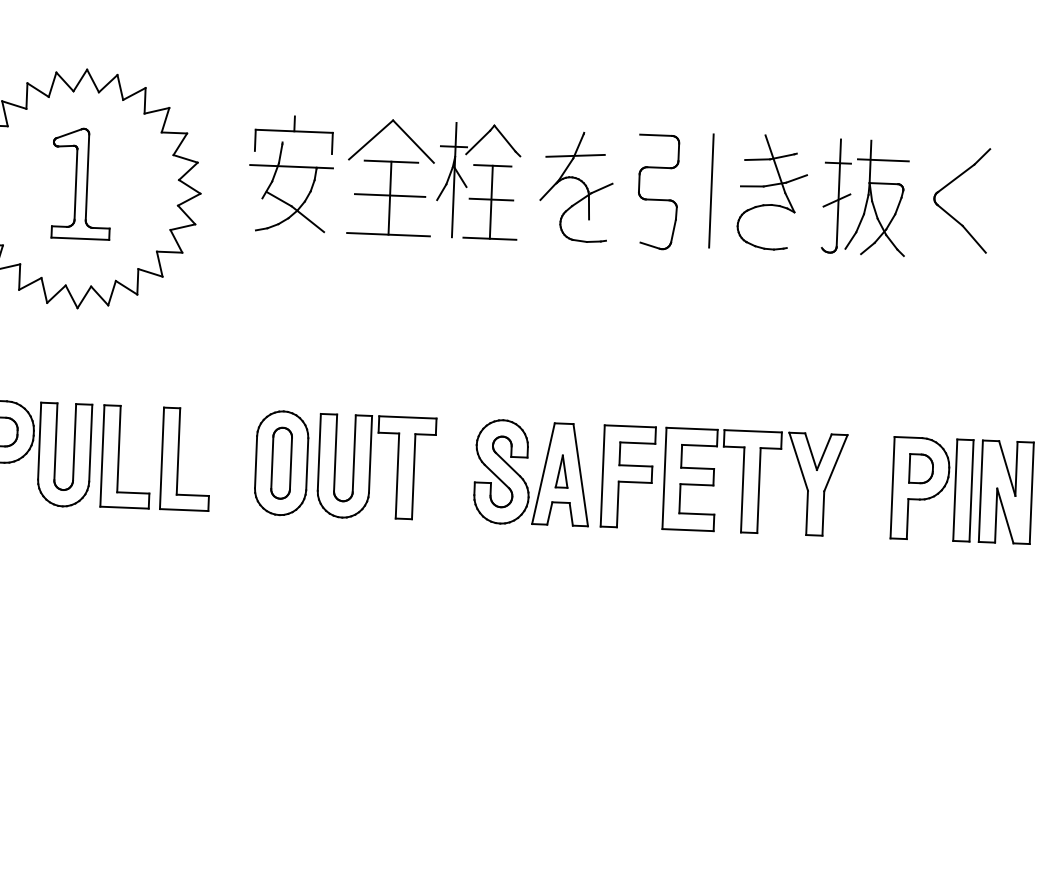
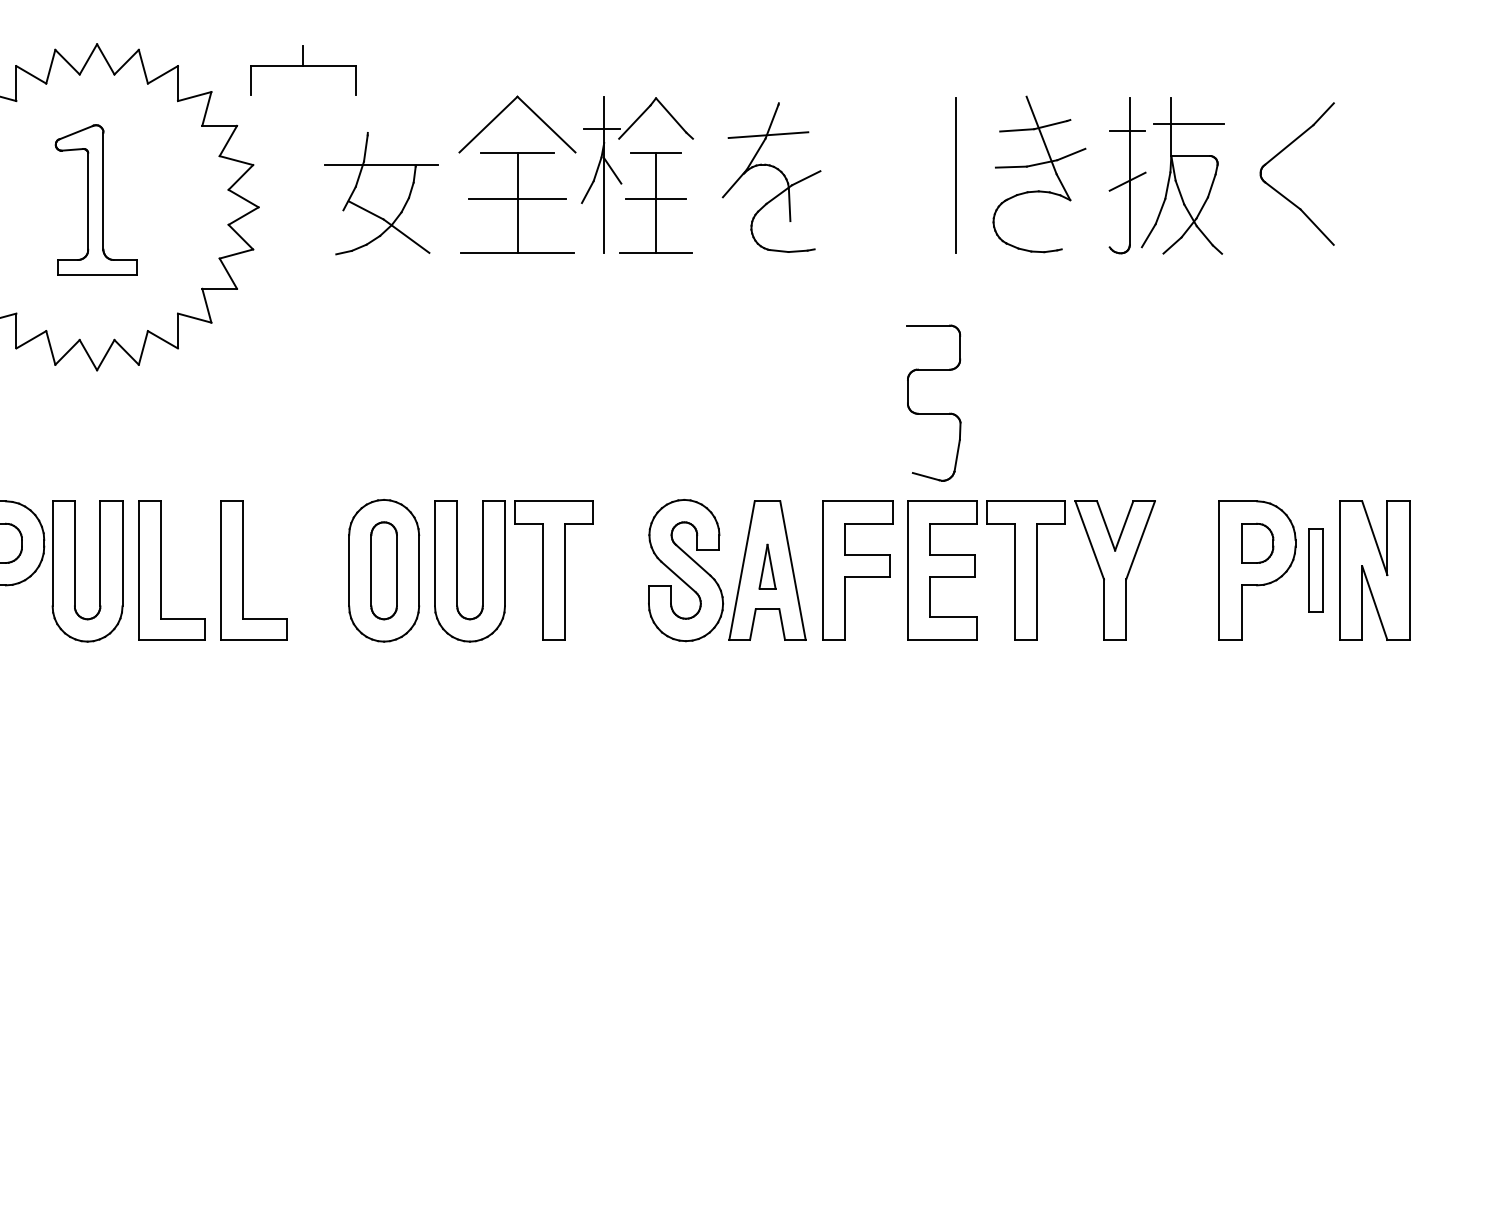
part: (294, 134) -> (303, 70), moved
part: (657, 199) -> (933, 413), moved
part: (962, 490) -> (1315, 570), size x0.6

